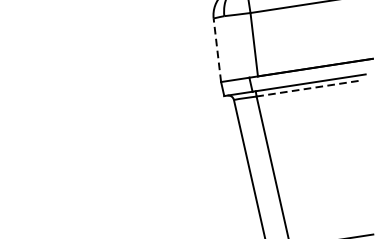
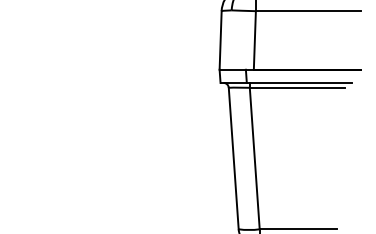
line: (217, 49) -> (220, 39), dashed -> solid
line: (306, 88) -> (296, 87), dashed -> solid

